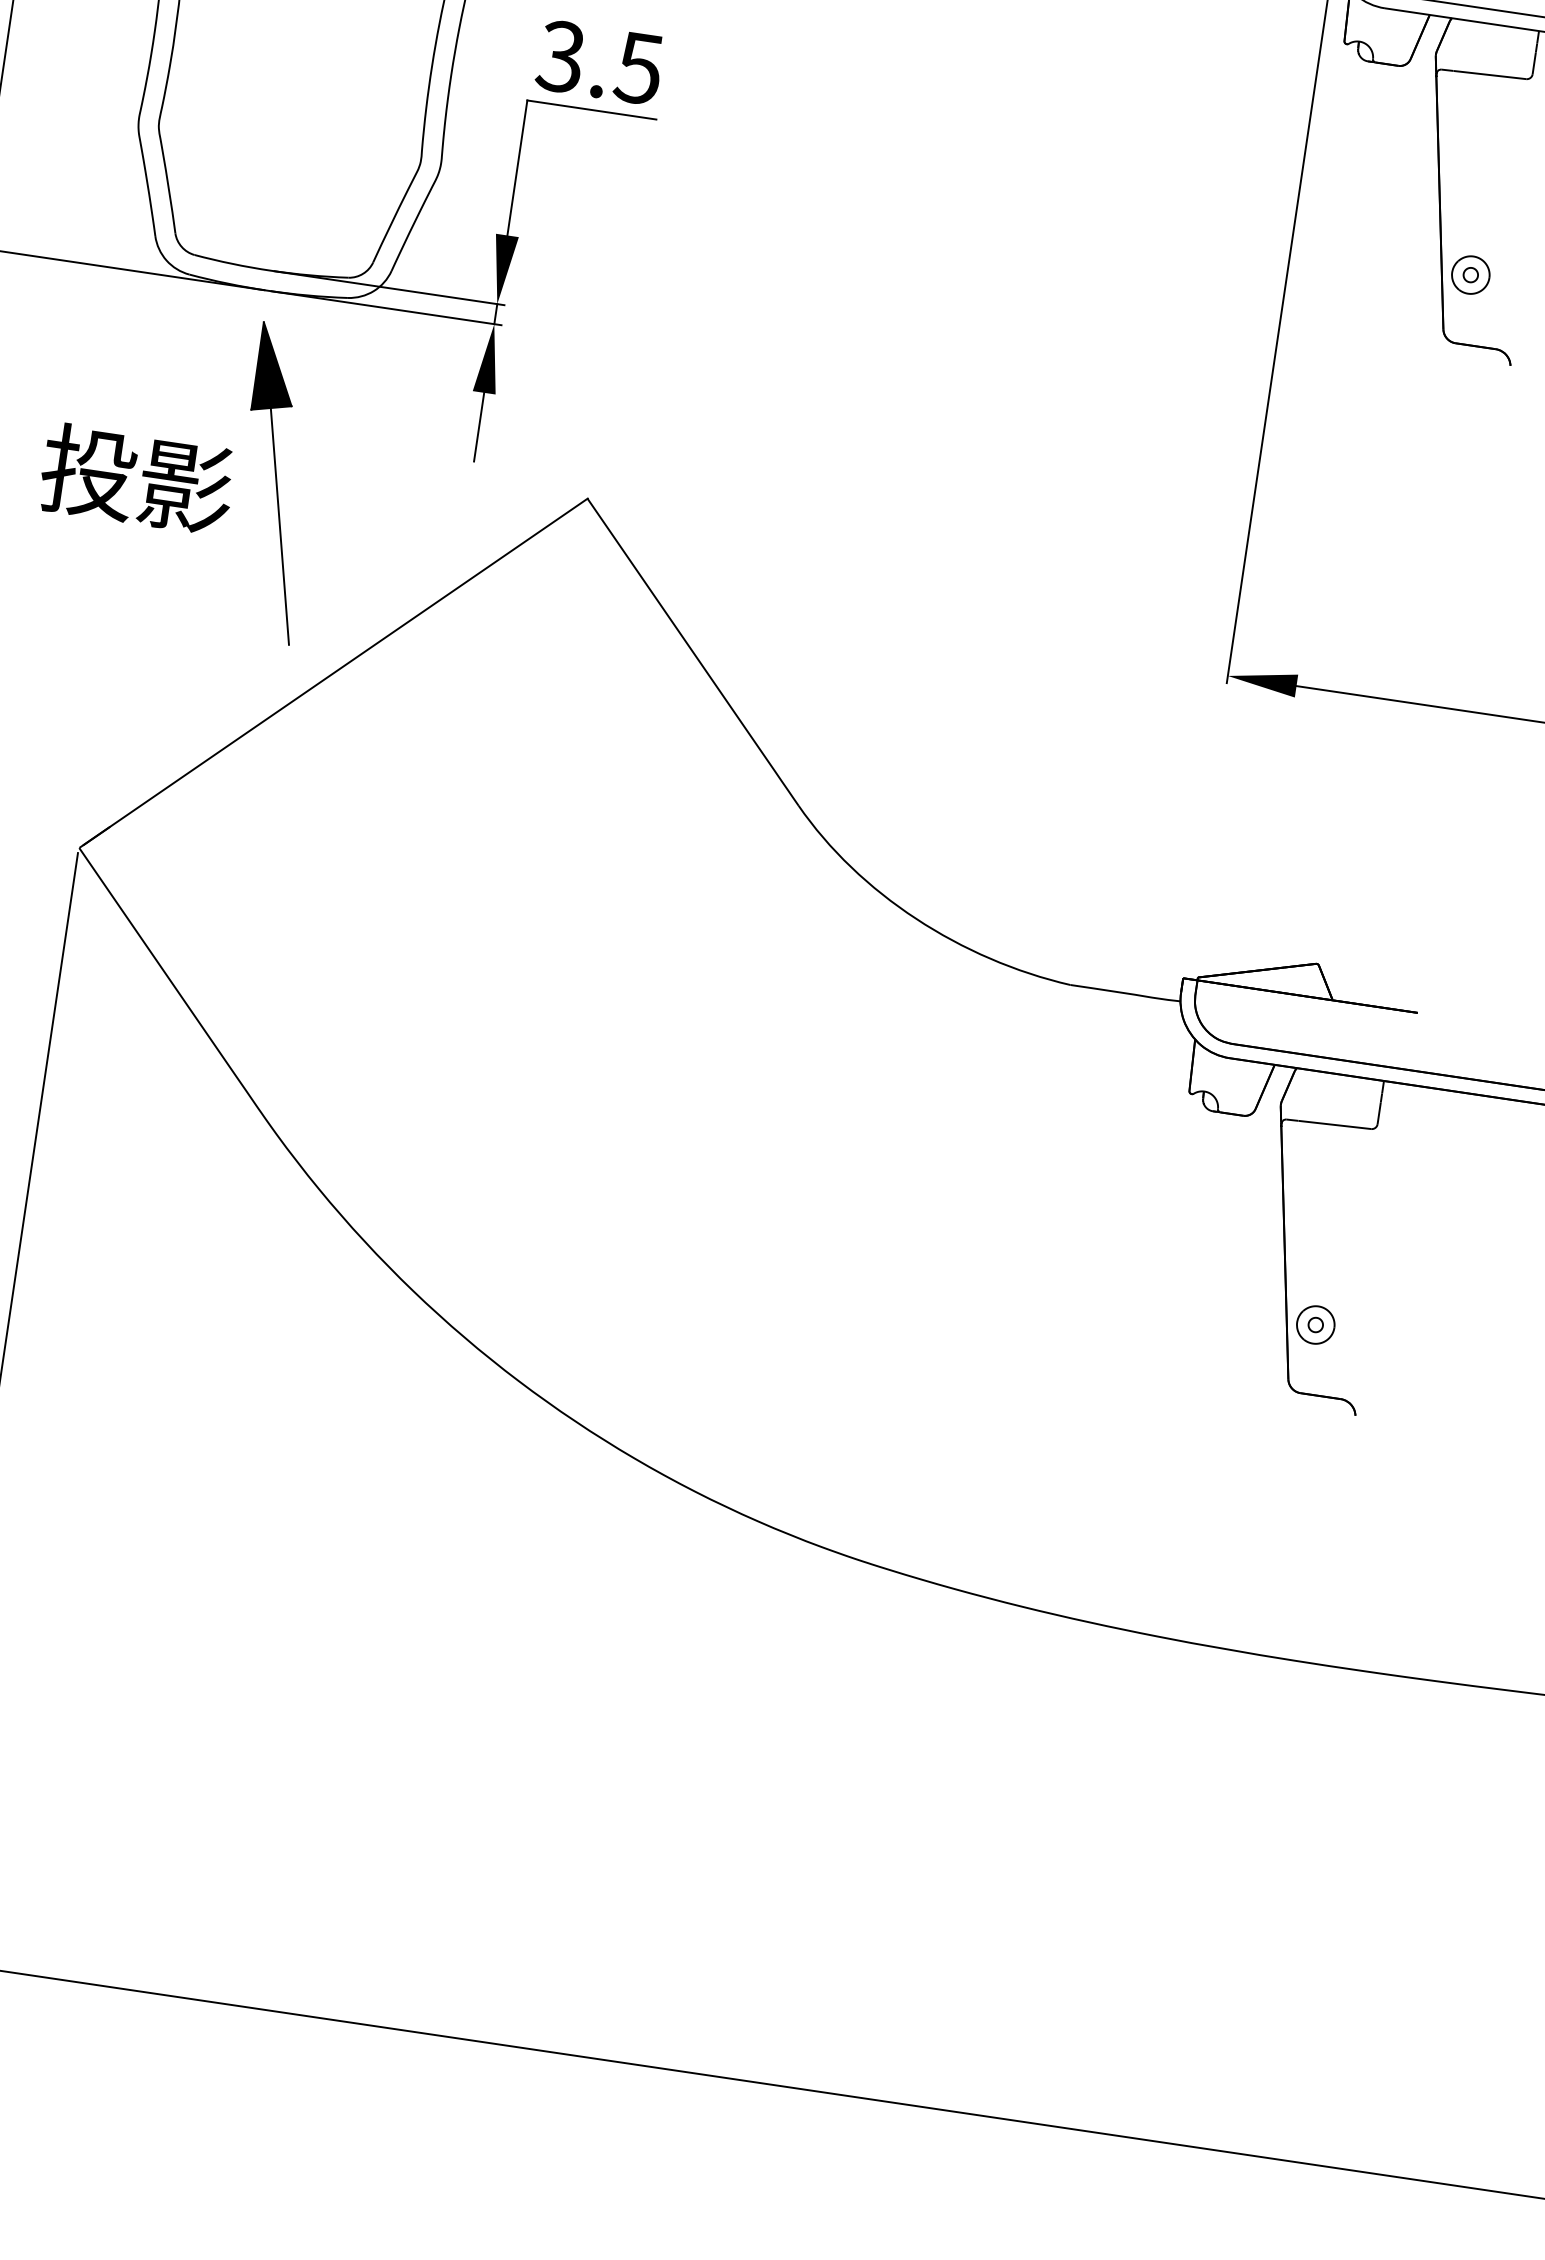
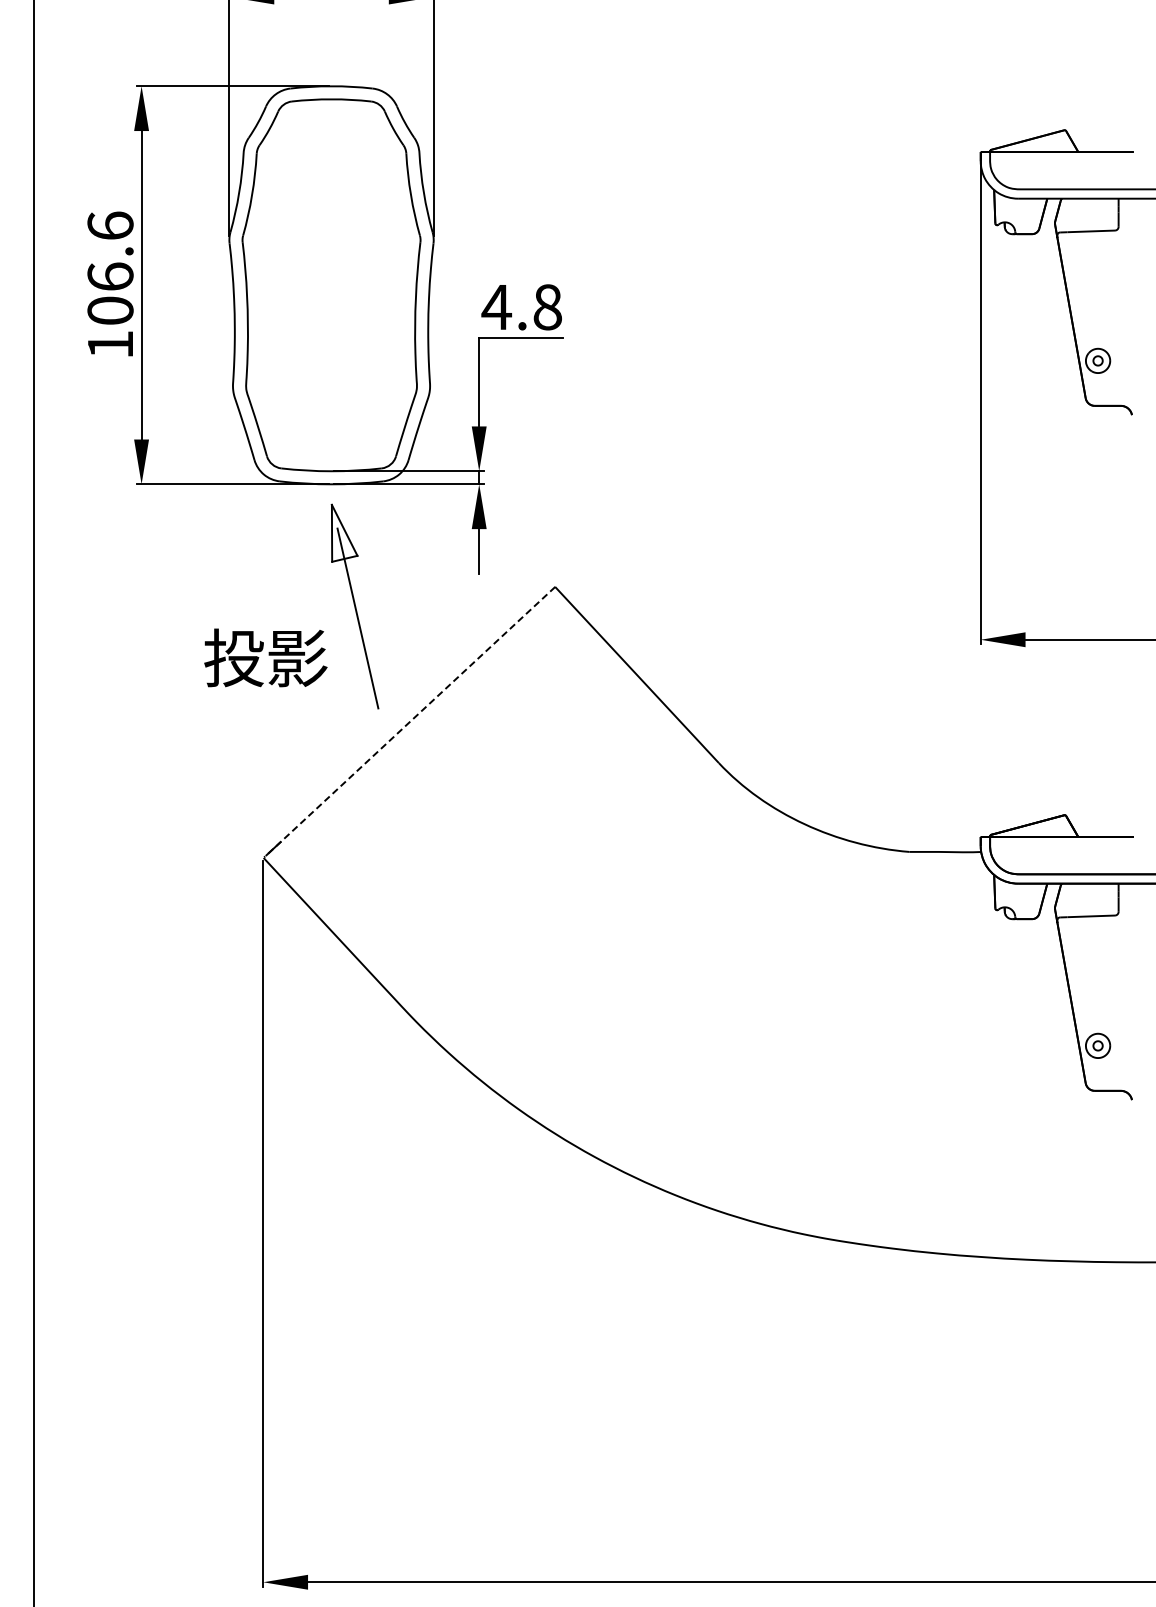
text: (599, 62) -> (521, 307), 3.5 -> 4.8
fill: (276, 367) -> (344, 532), removed
text: (136, 478) -> (265, 657), moved
line: (333, 673) -> (409, 722), solid -> dashed

